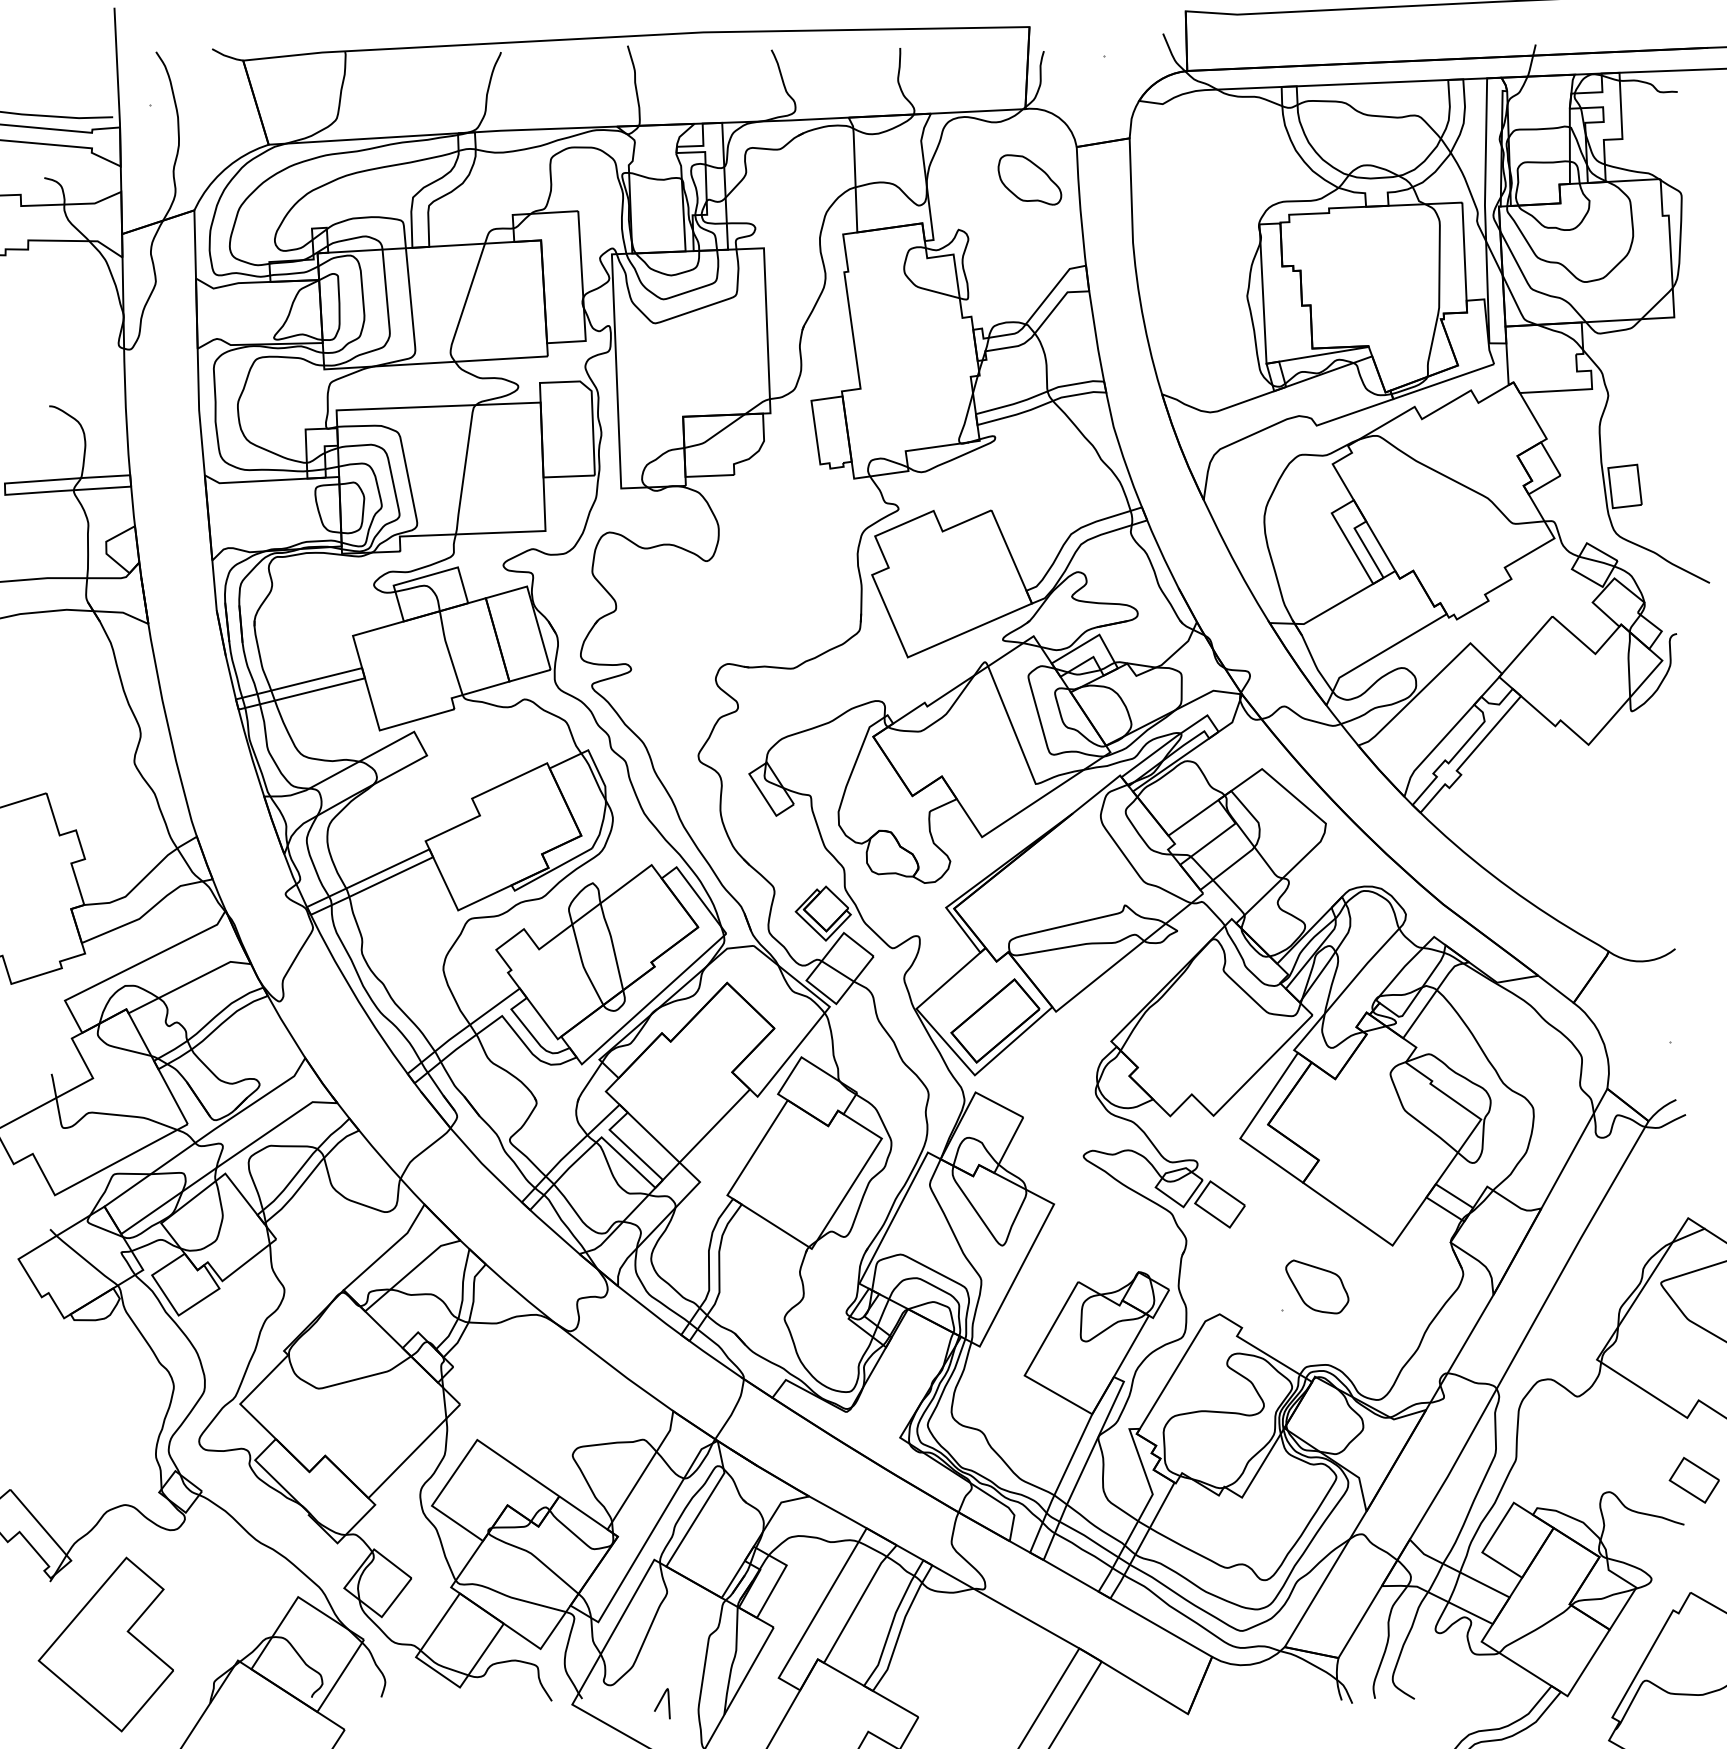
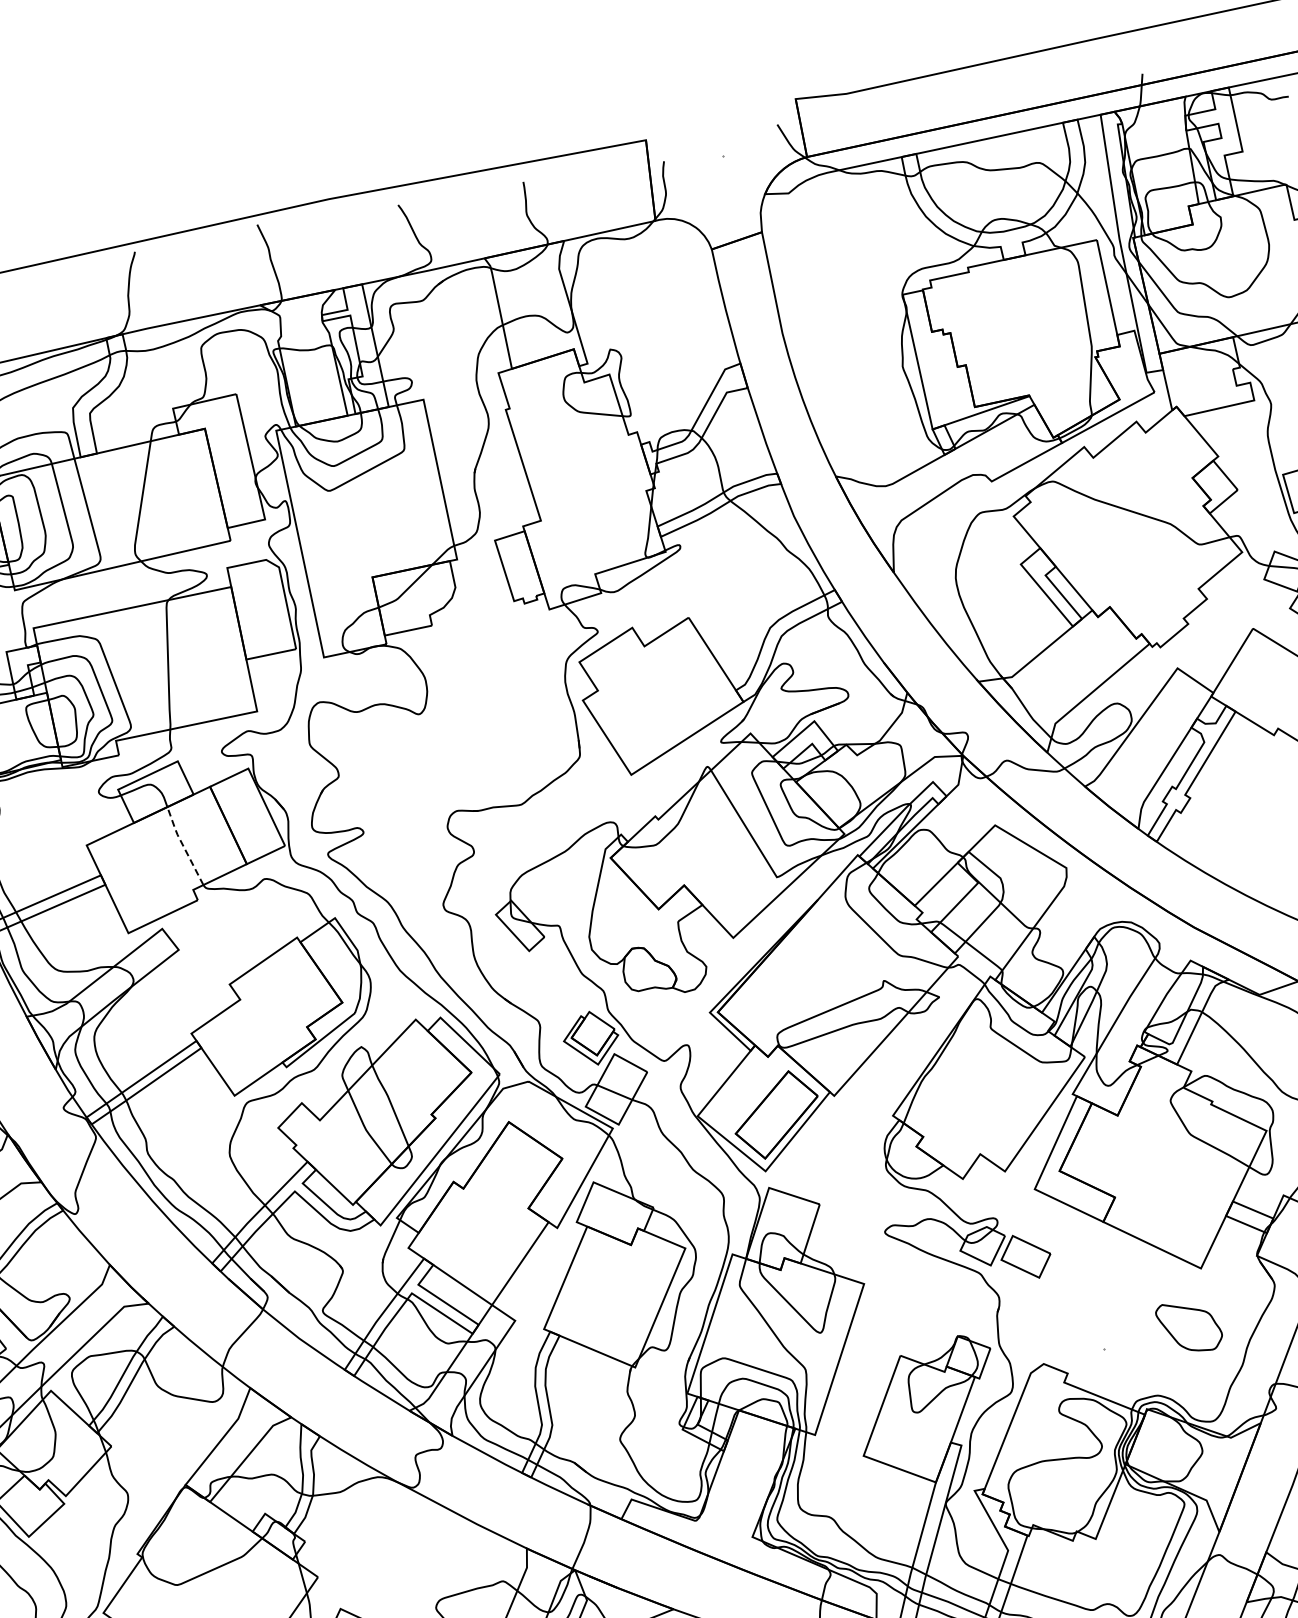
part: (1029, 179) -> (671, 288), removed
line: (448, 651) -> (182, 844), solid -> dashed
part: (1317, 1286) -> (1189, 1326), moved

